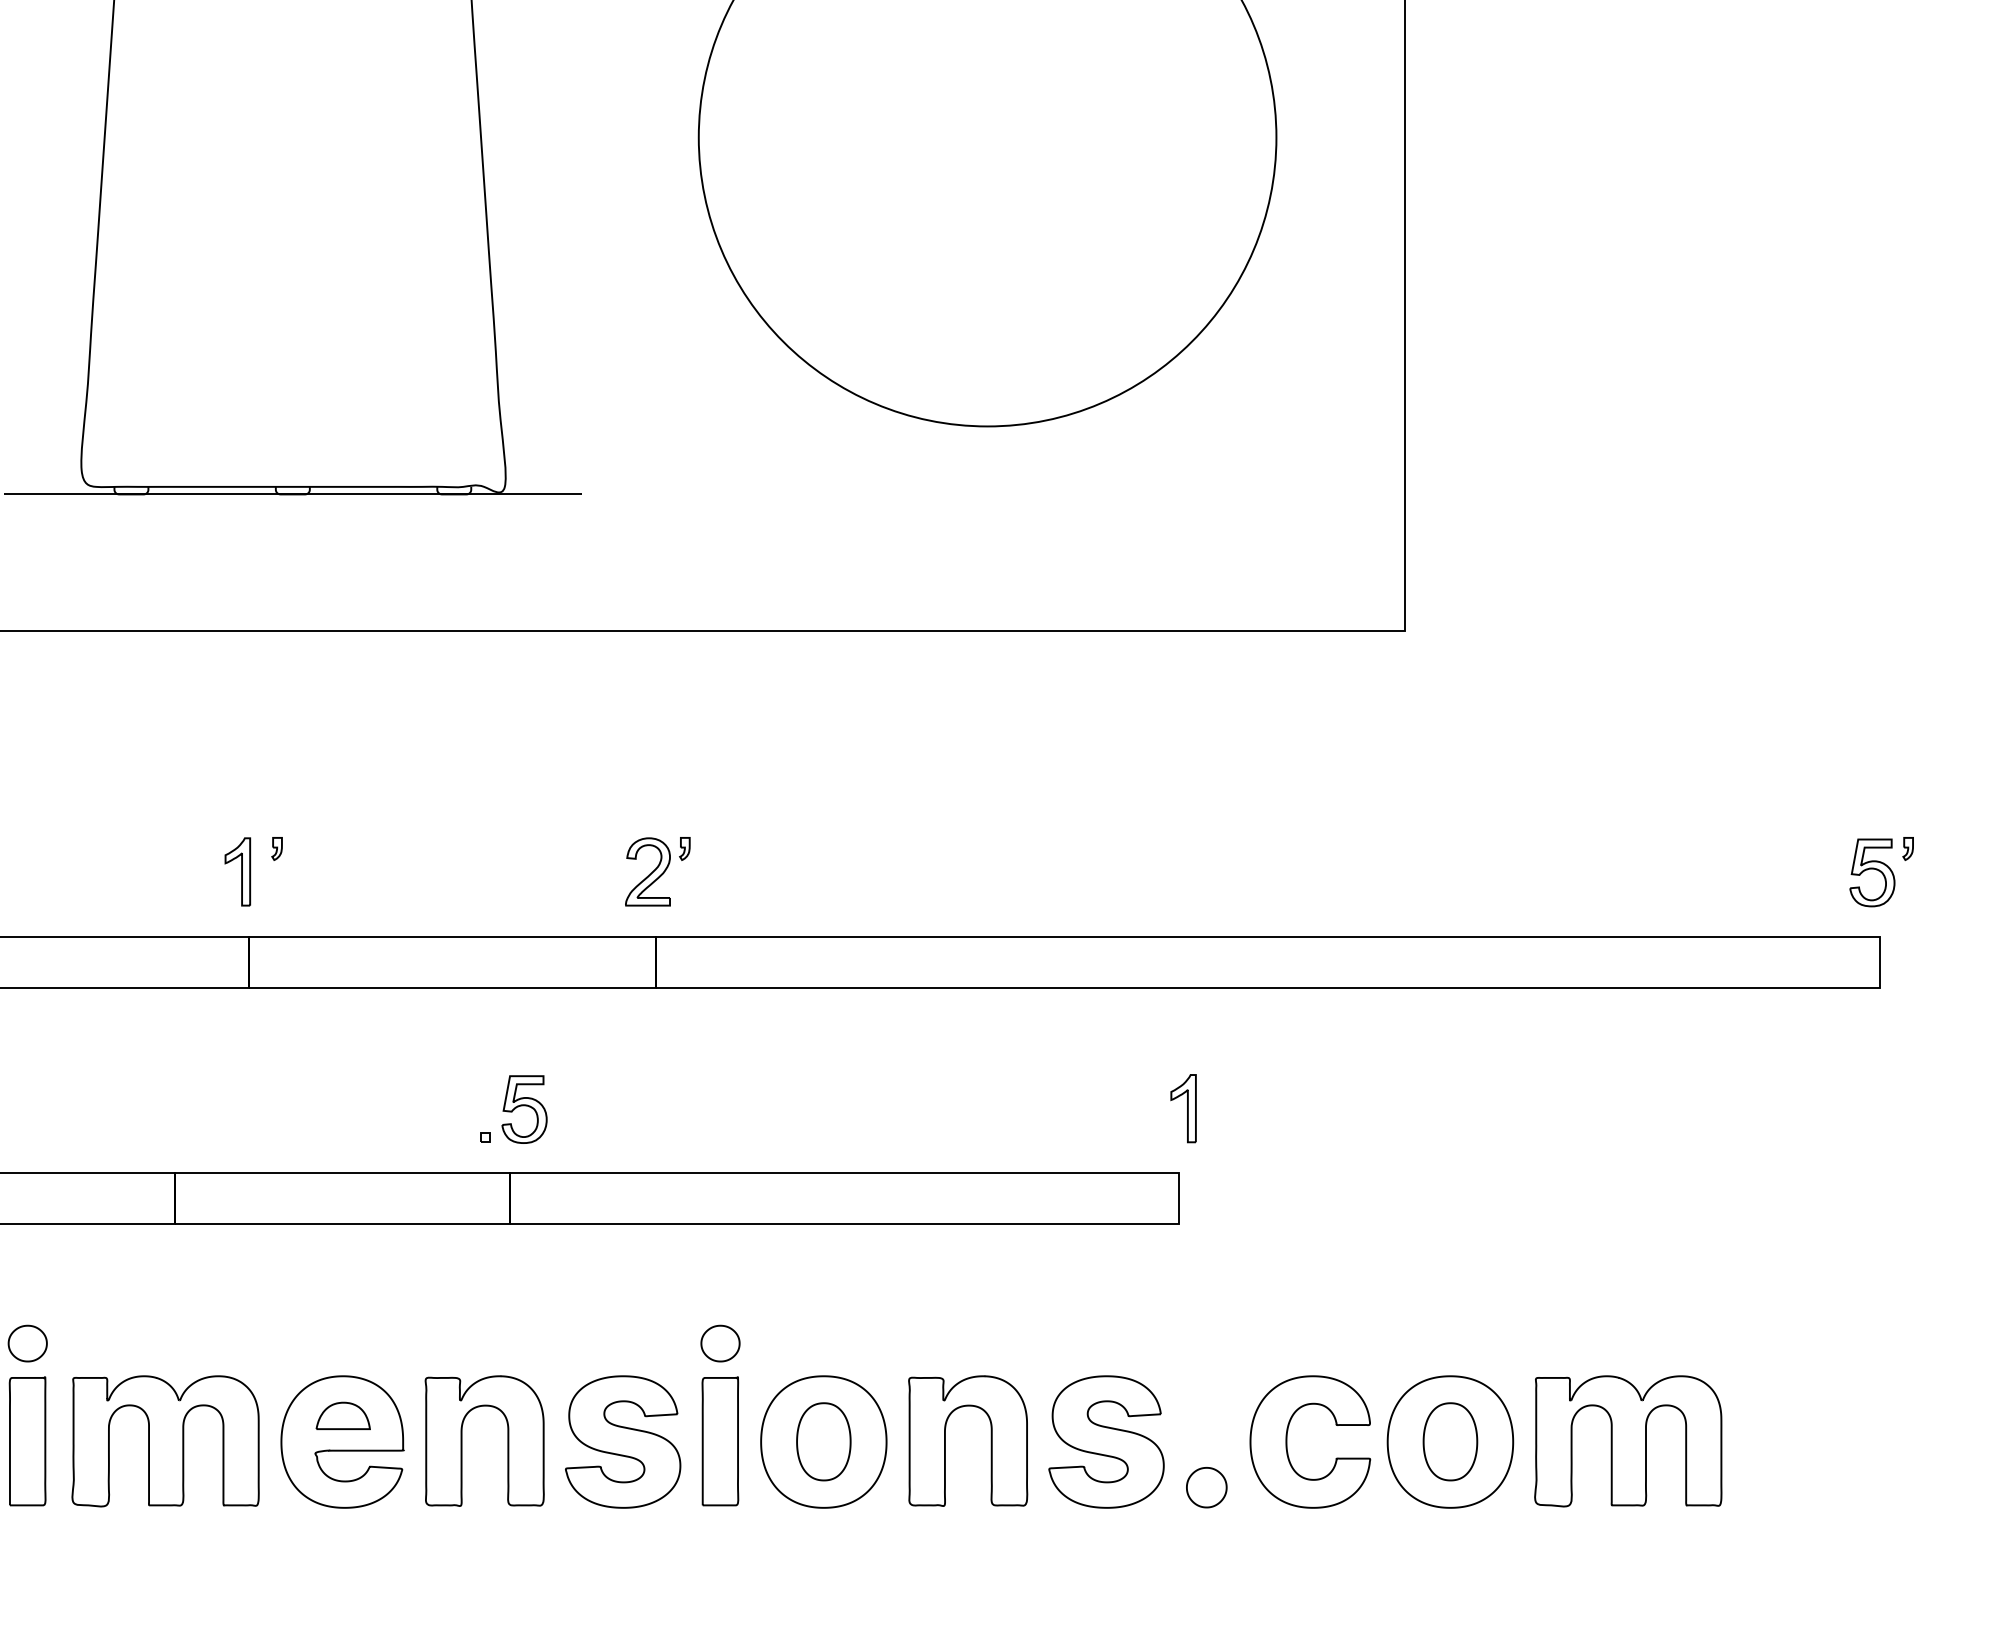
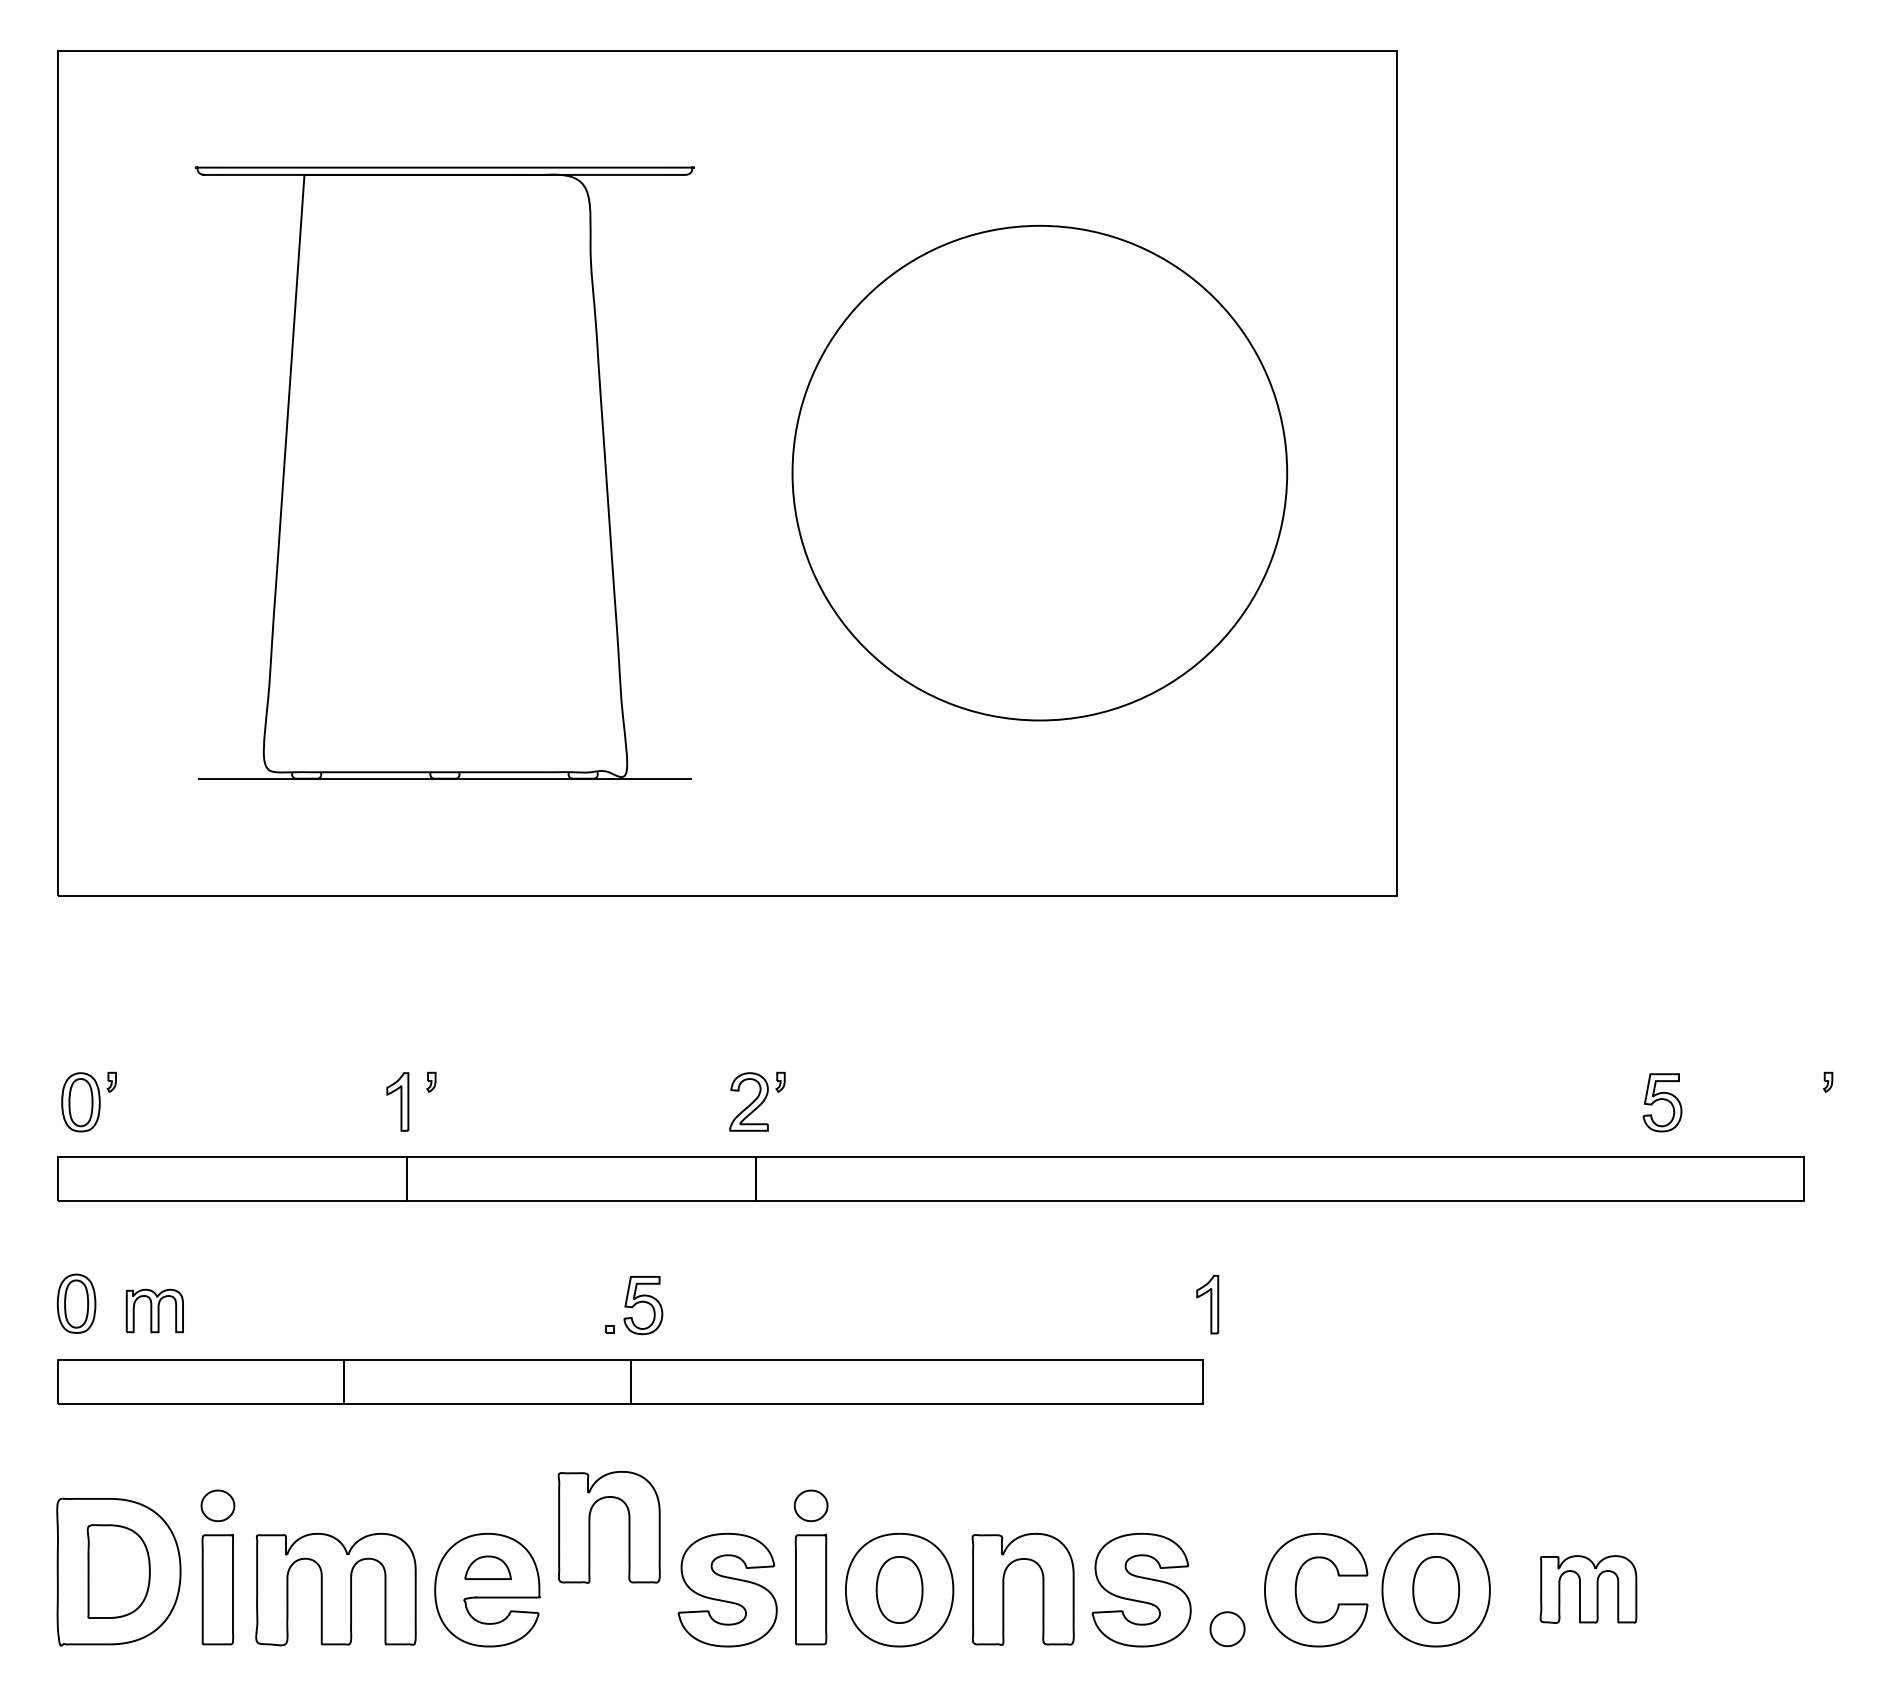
part: (1872, 872) -> (1662, 1102), moved
part: (462, 1440) -> (590, 1526), moved
part: (1628, 1441) -> (1588, 1589), size x0.6

